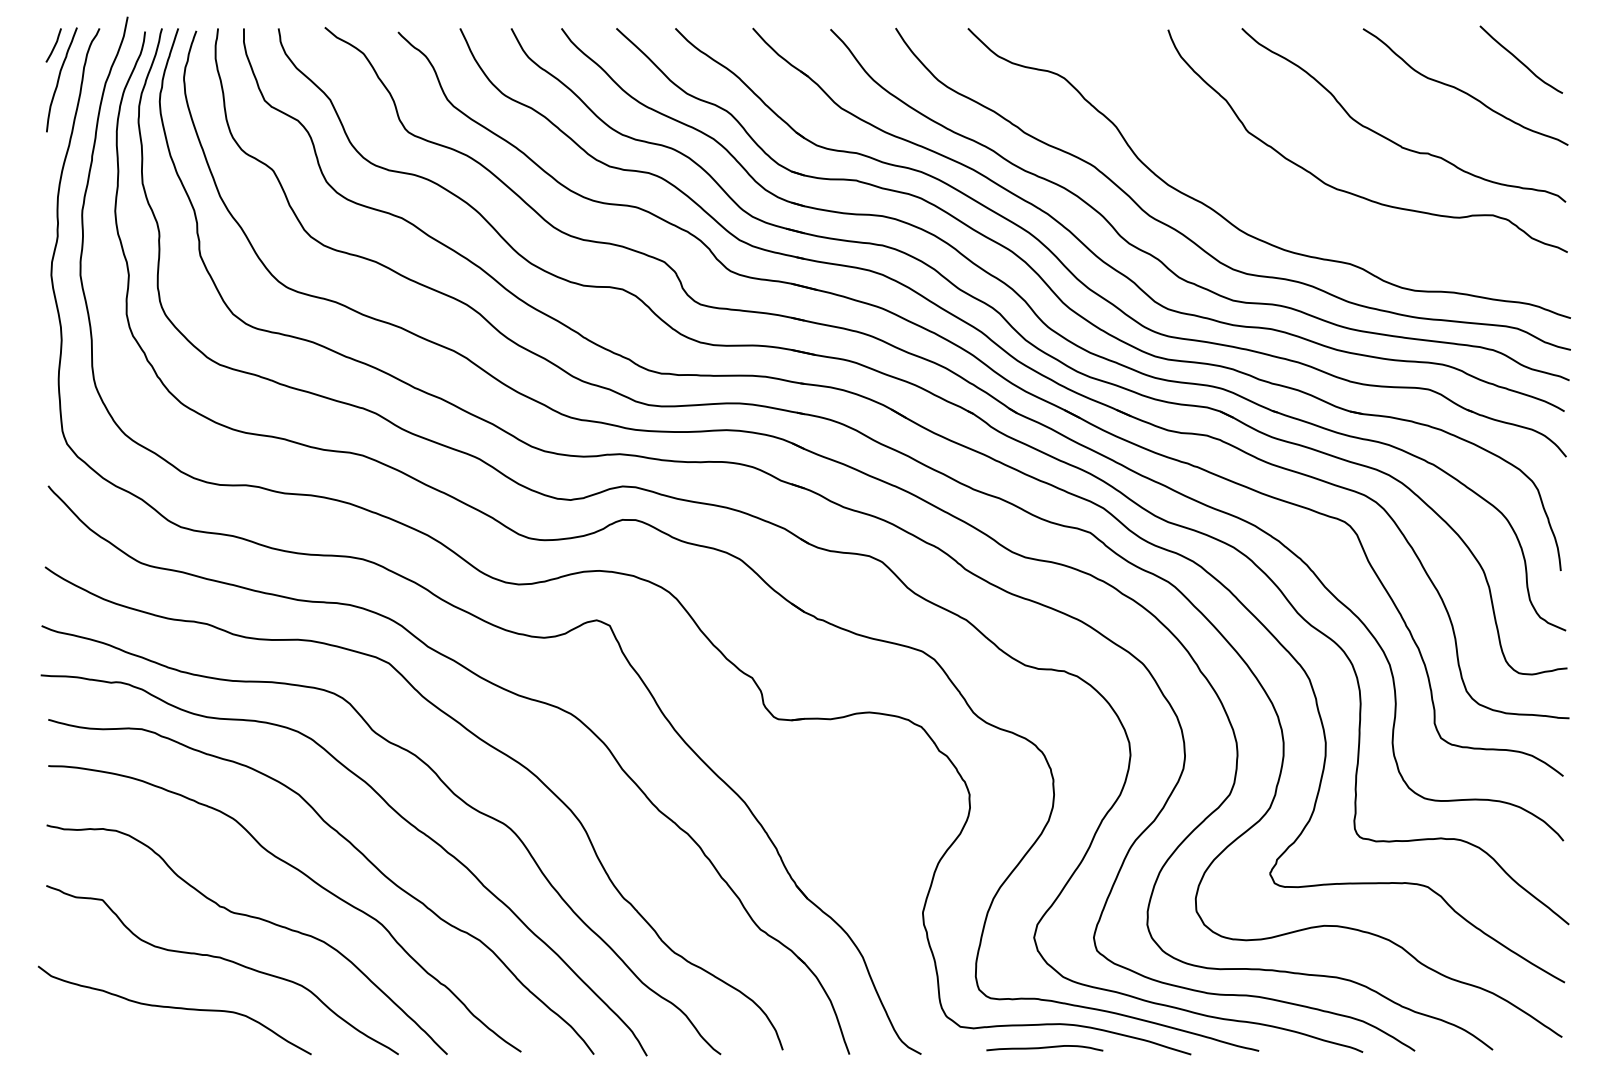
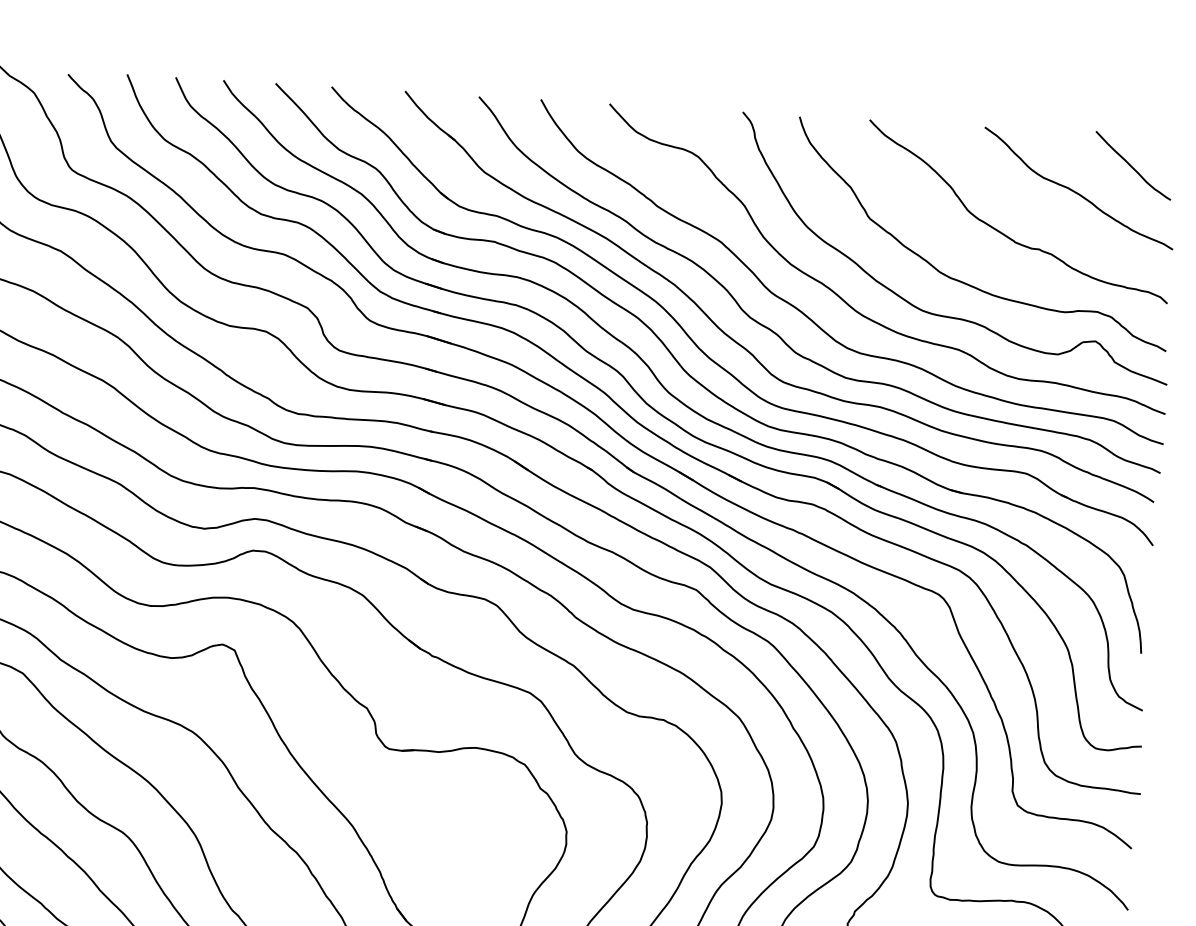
curve: (1331, 228) -> (943, 315), added

